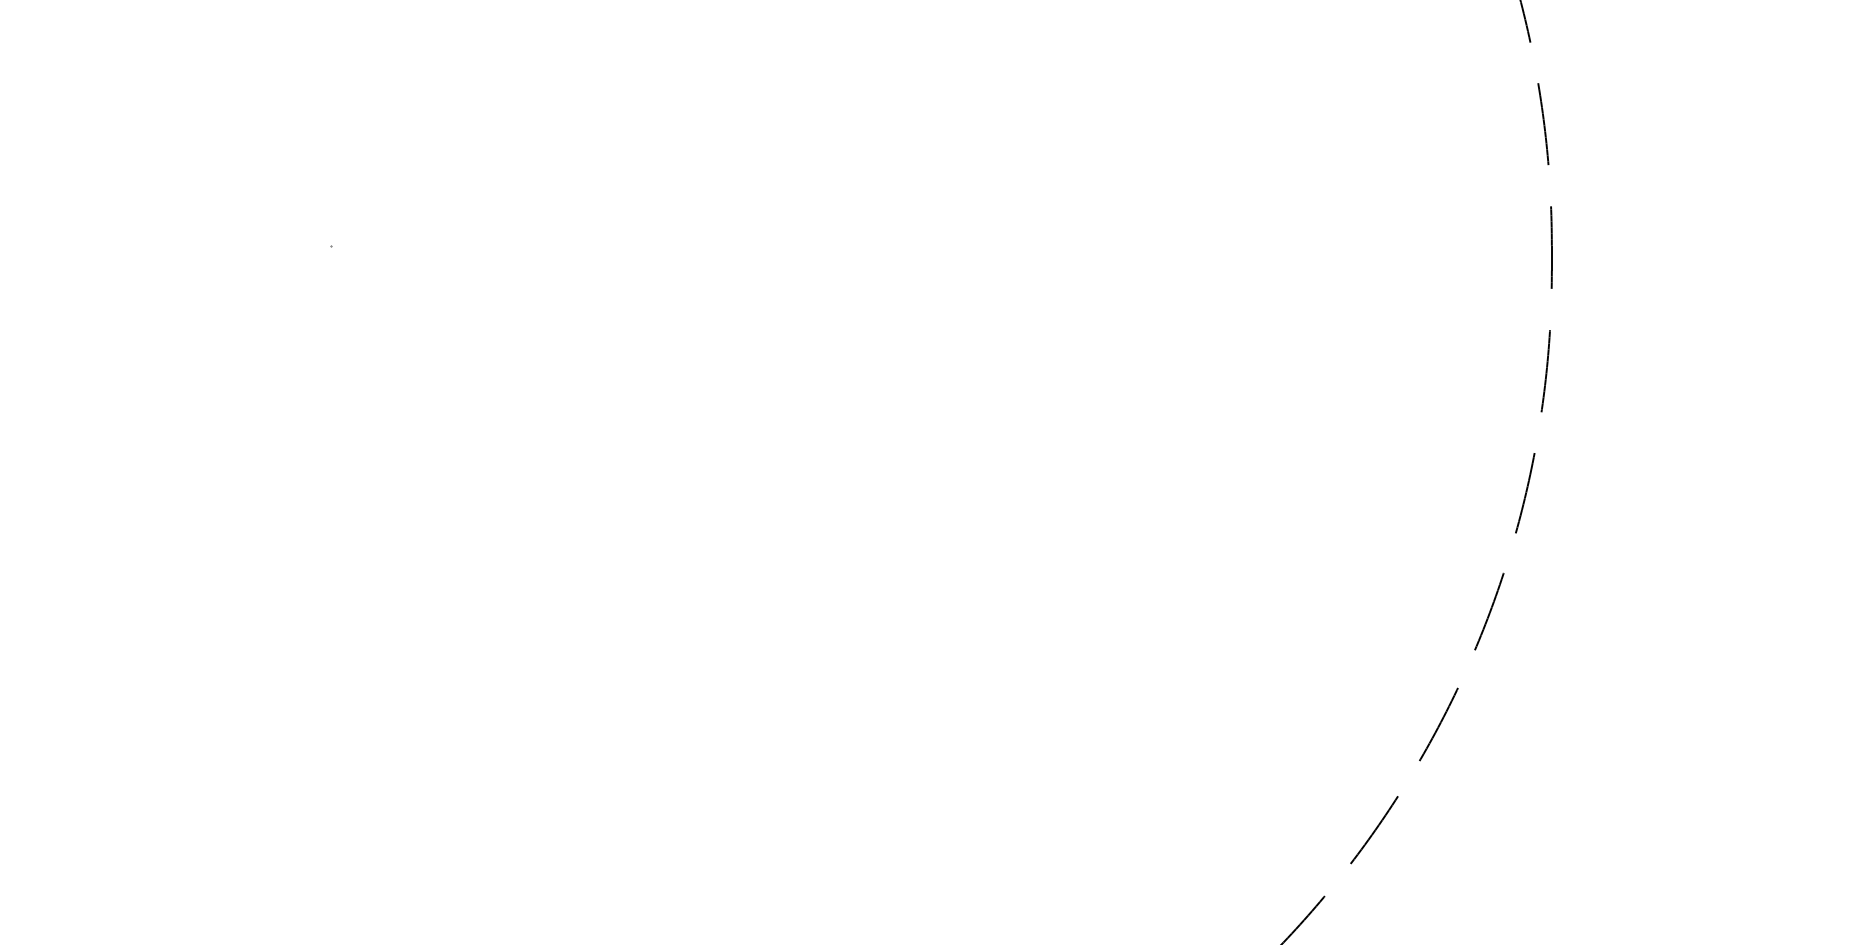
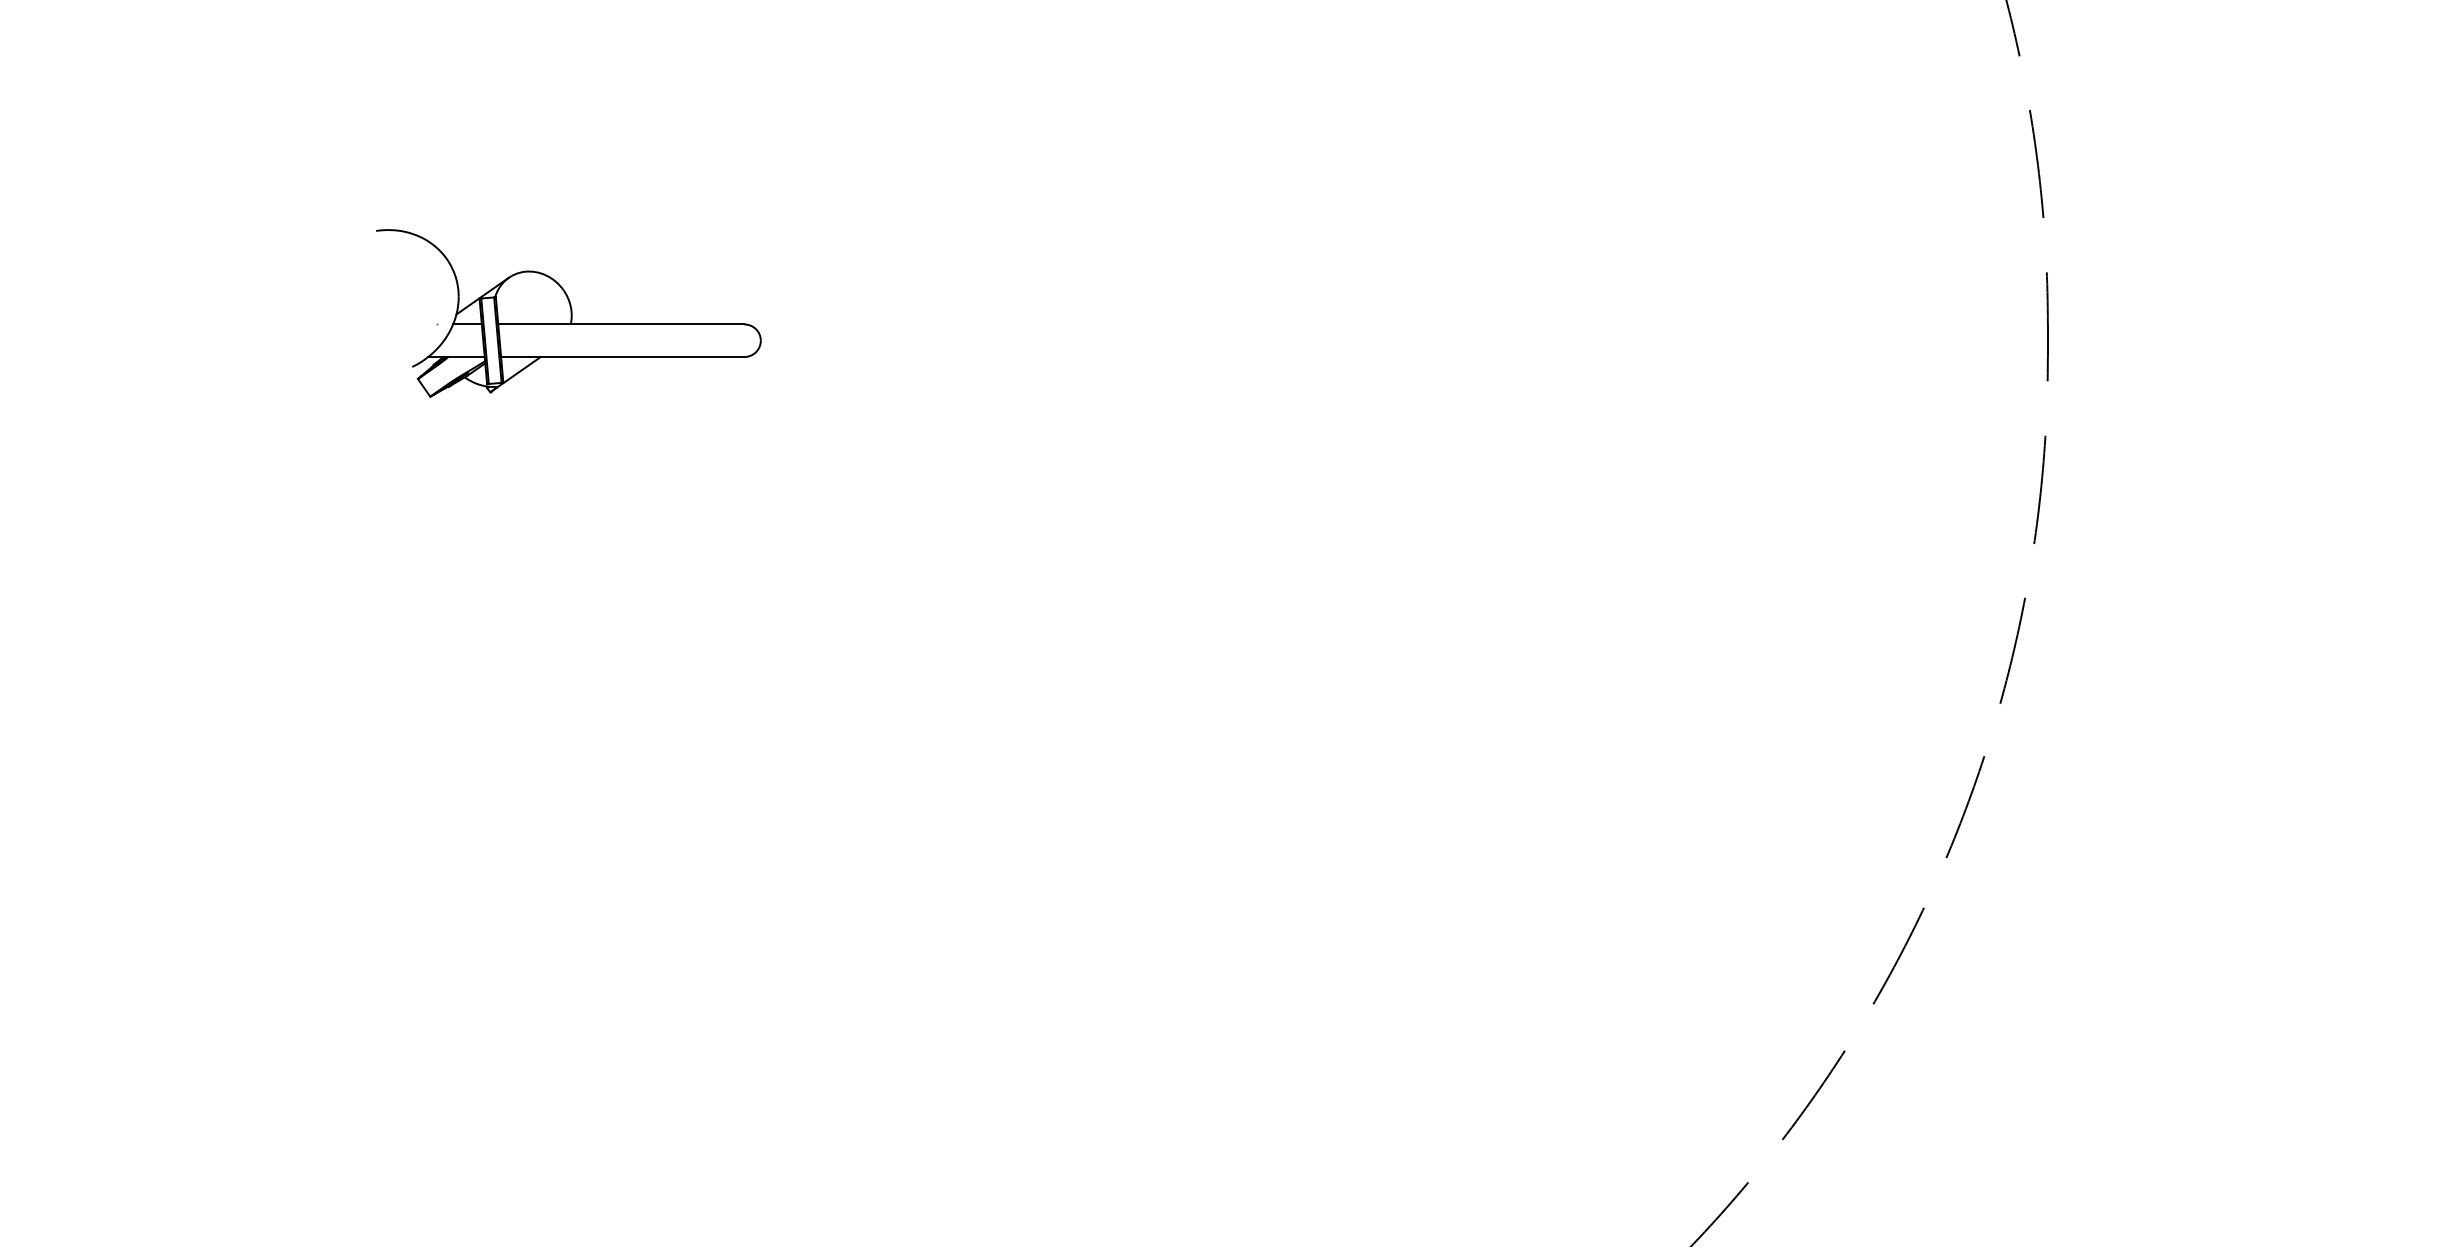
part: (430, 237) -> (568, 313), added

